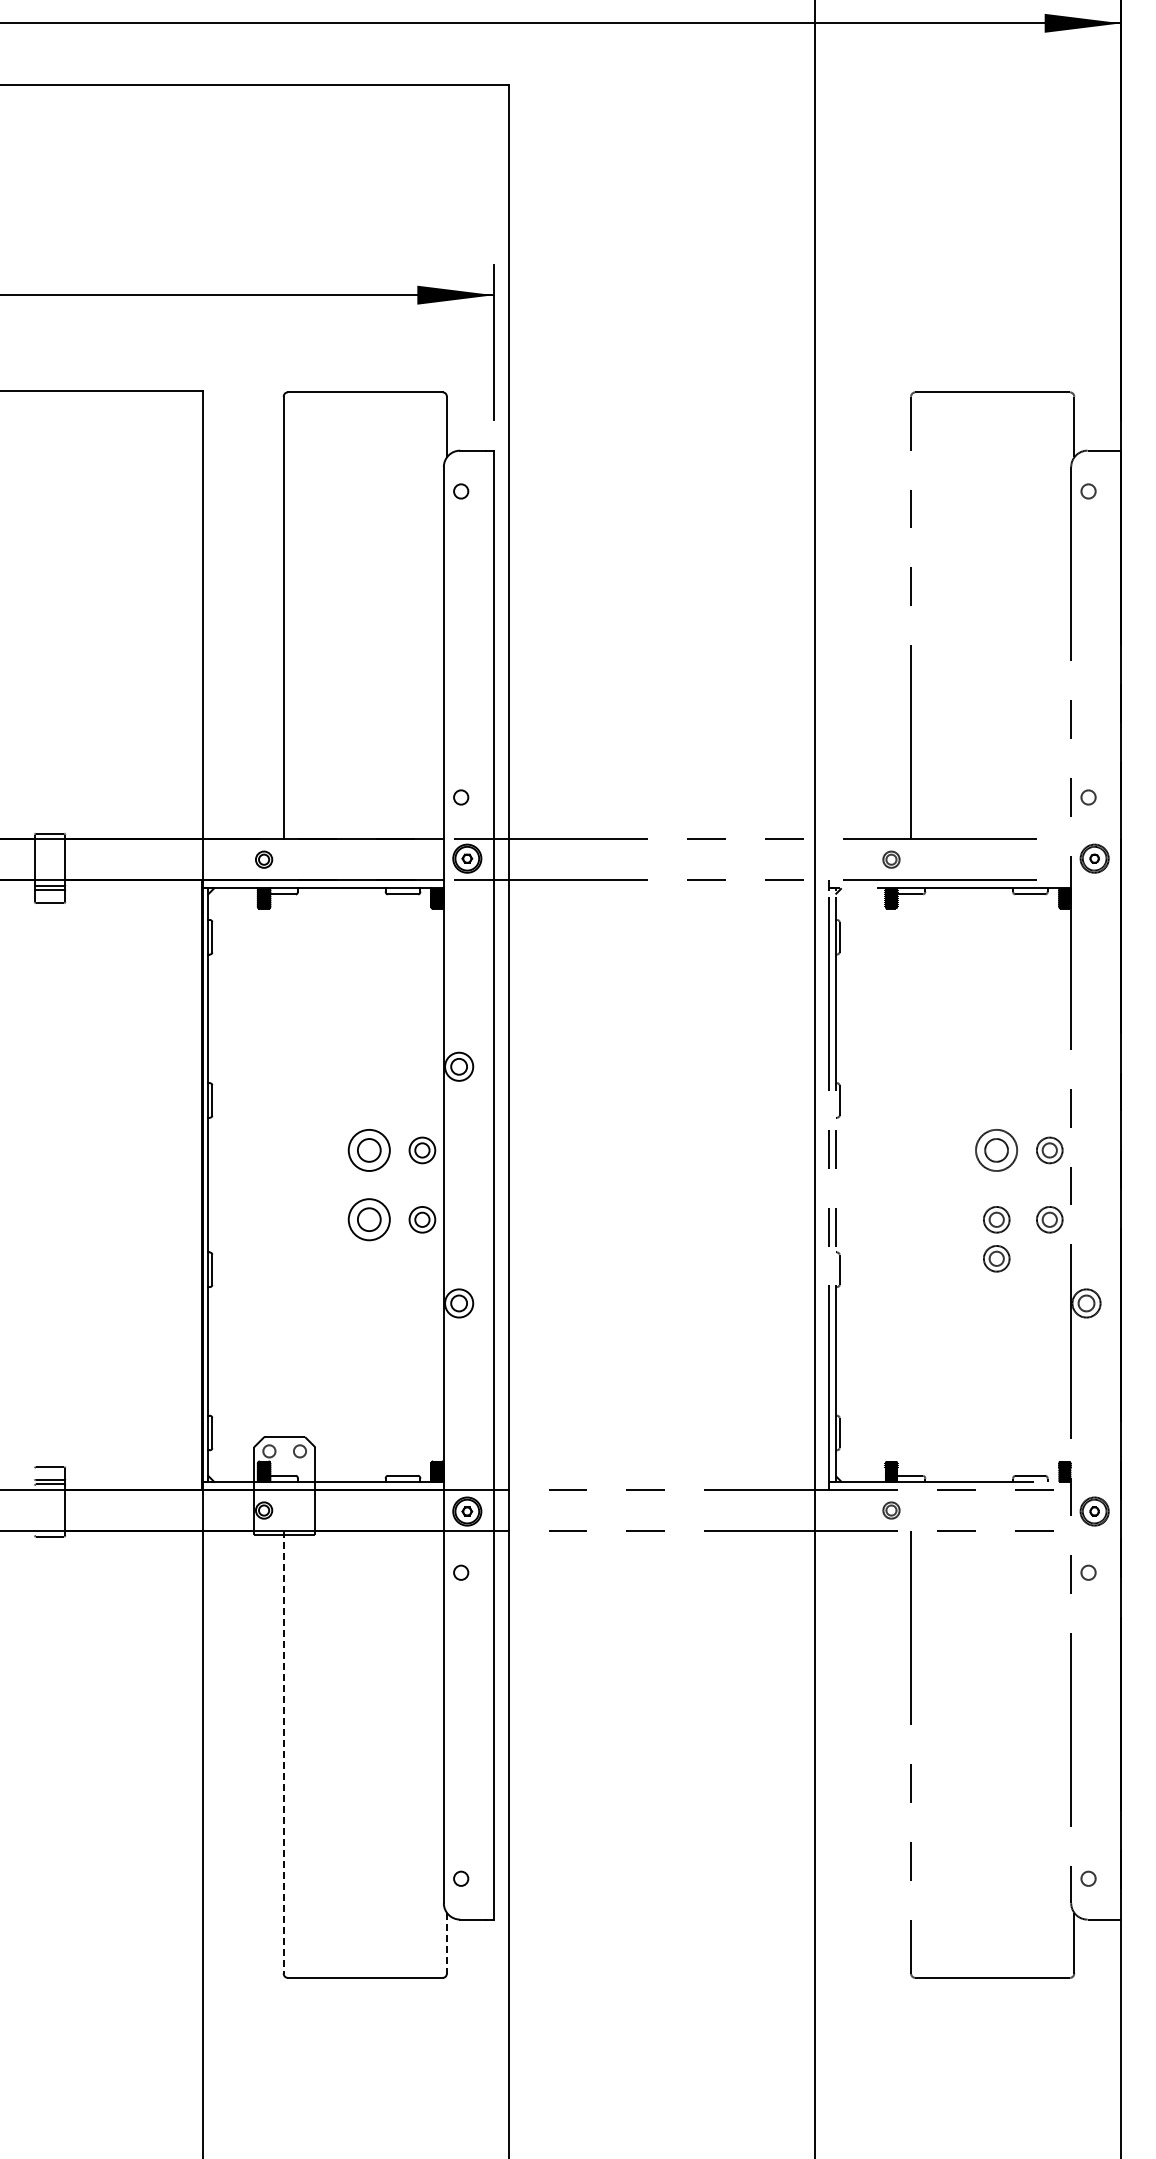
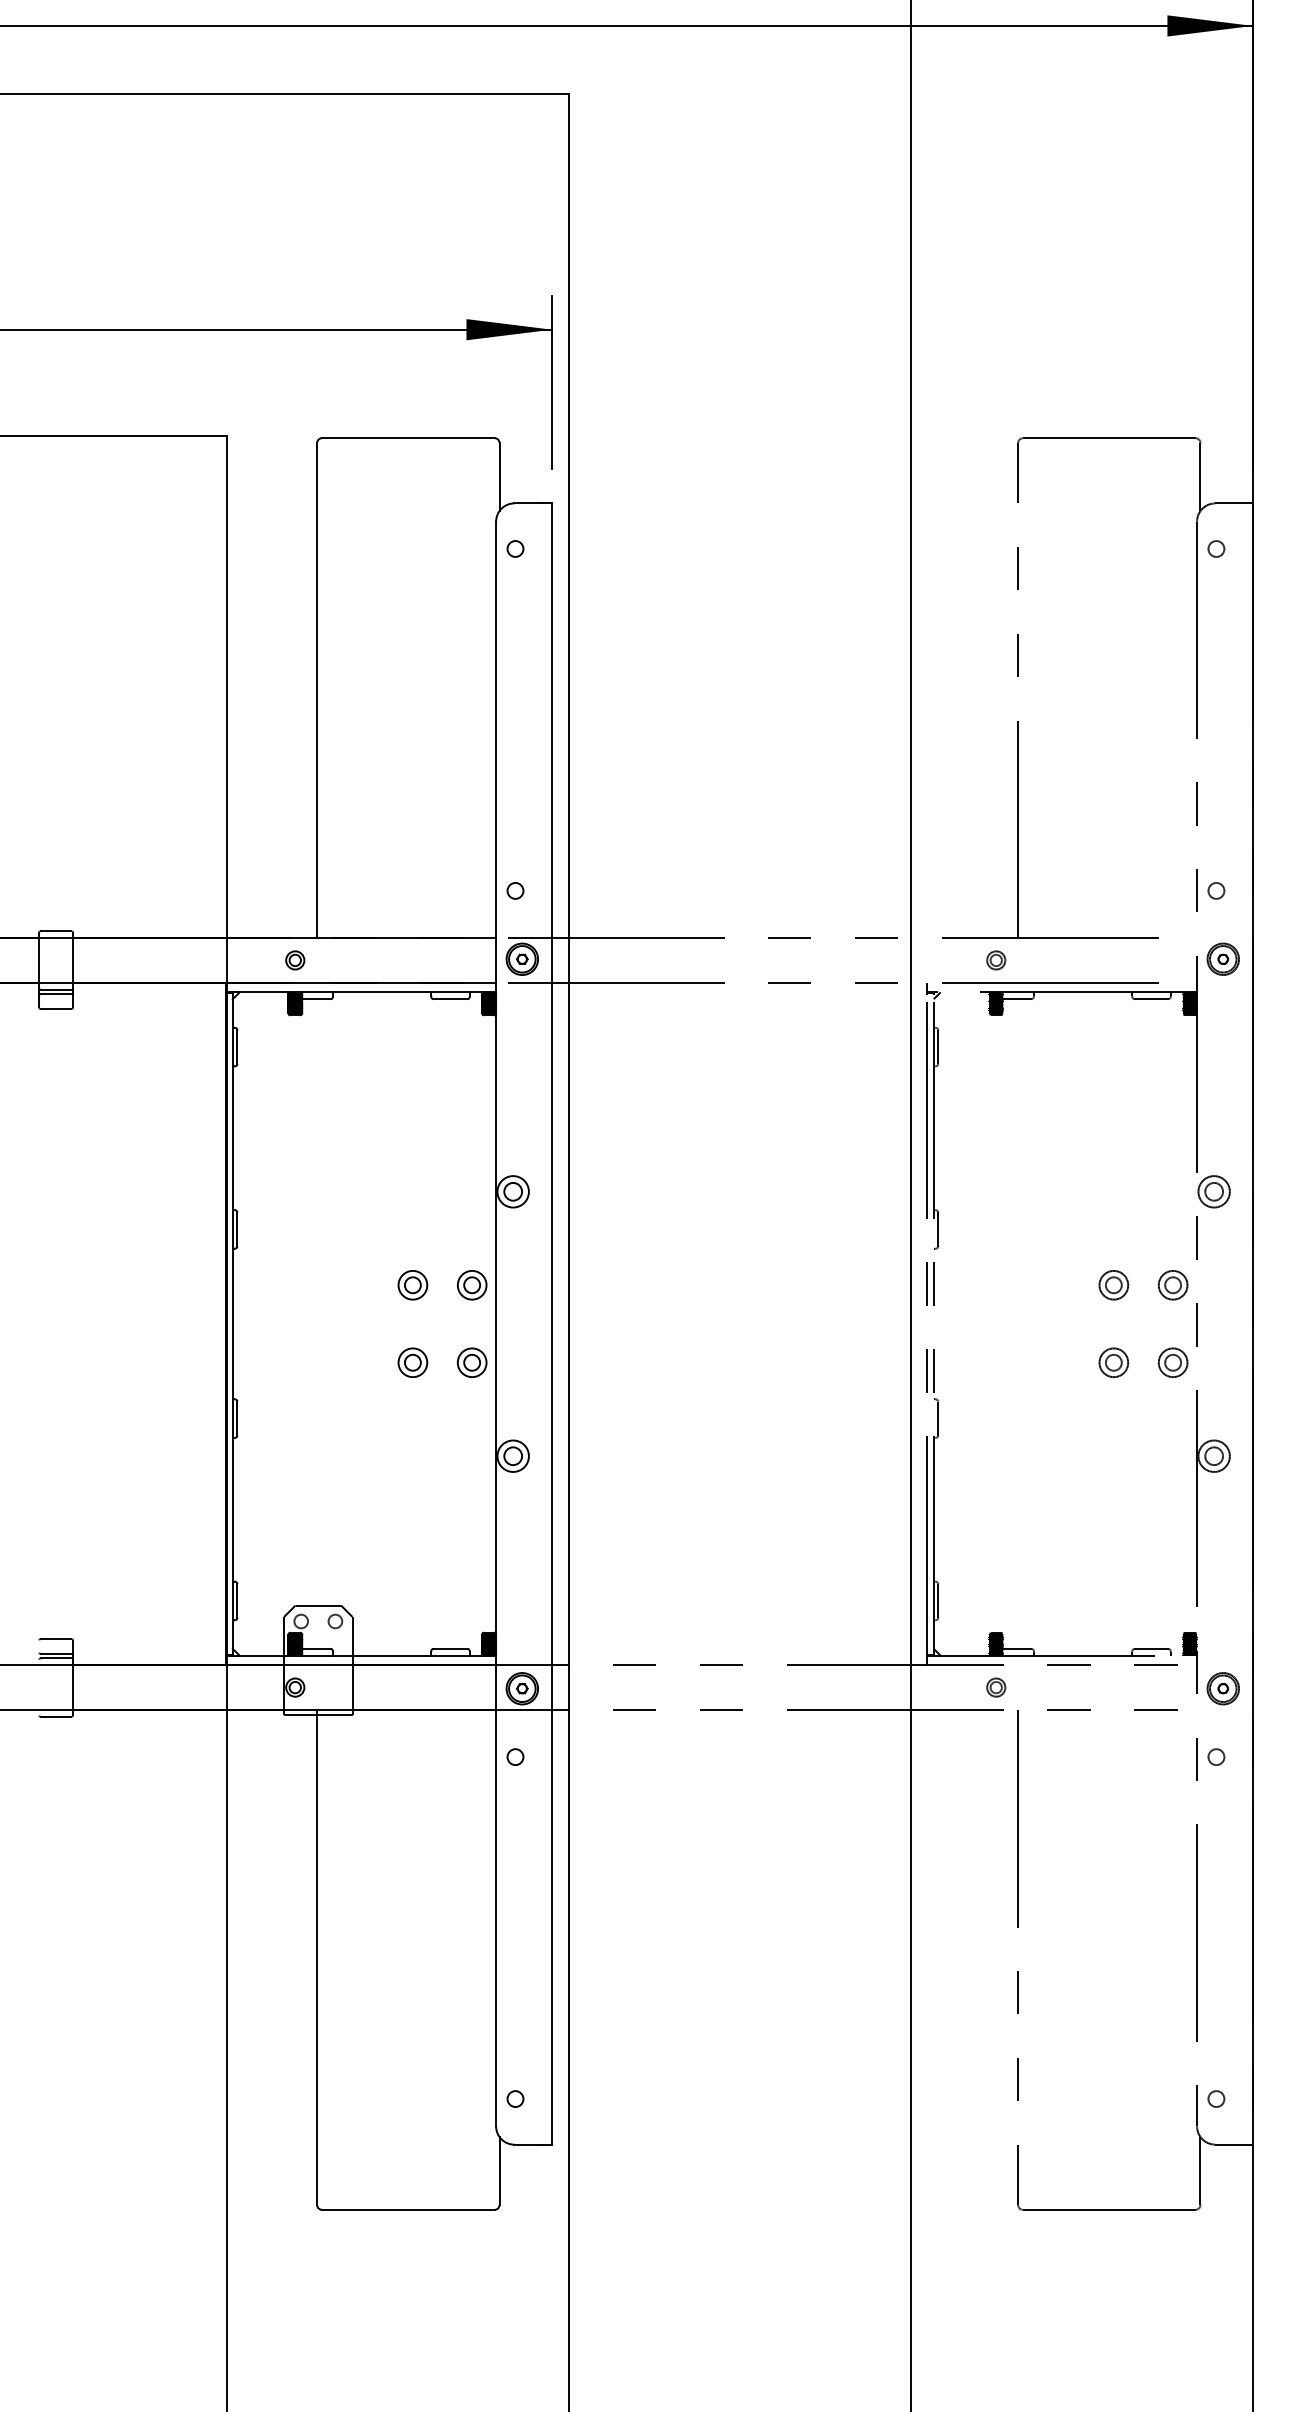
part: (1086, 1066) -> (1214, 1191), added
part: (369, 1150) -> (413, 1285), size x0.62
part: (996, 1150) -> (1113, 1285), size x0.62
part: (369, 1219) -> (413, 1362), size x0.62
part: (996, 1258) -> (1113, 1405), removed
line: (283, 1752) -> (316, 1957), dashed -> solid
line: (446, 1943) -> (499, 2171), dashed -> solid

